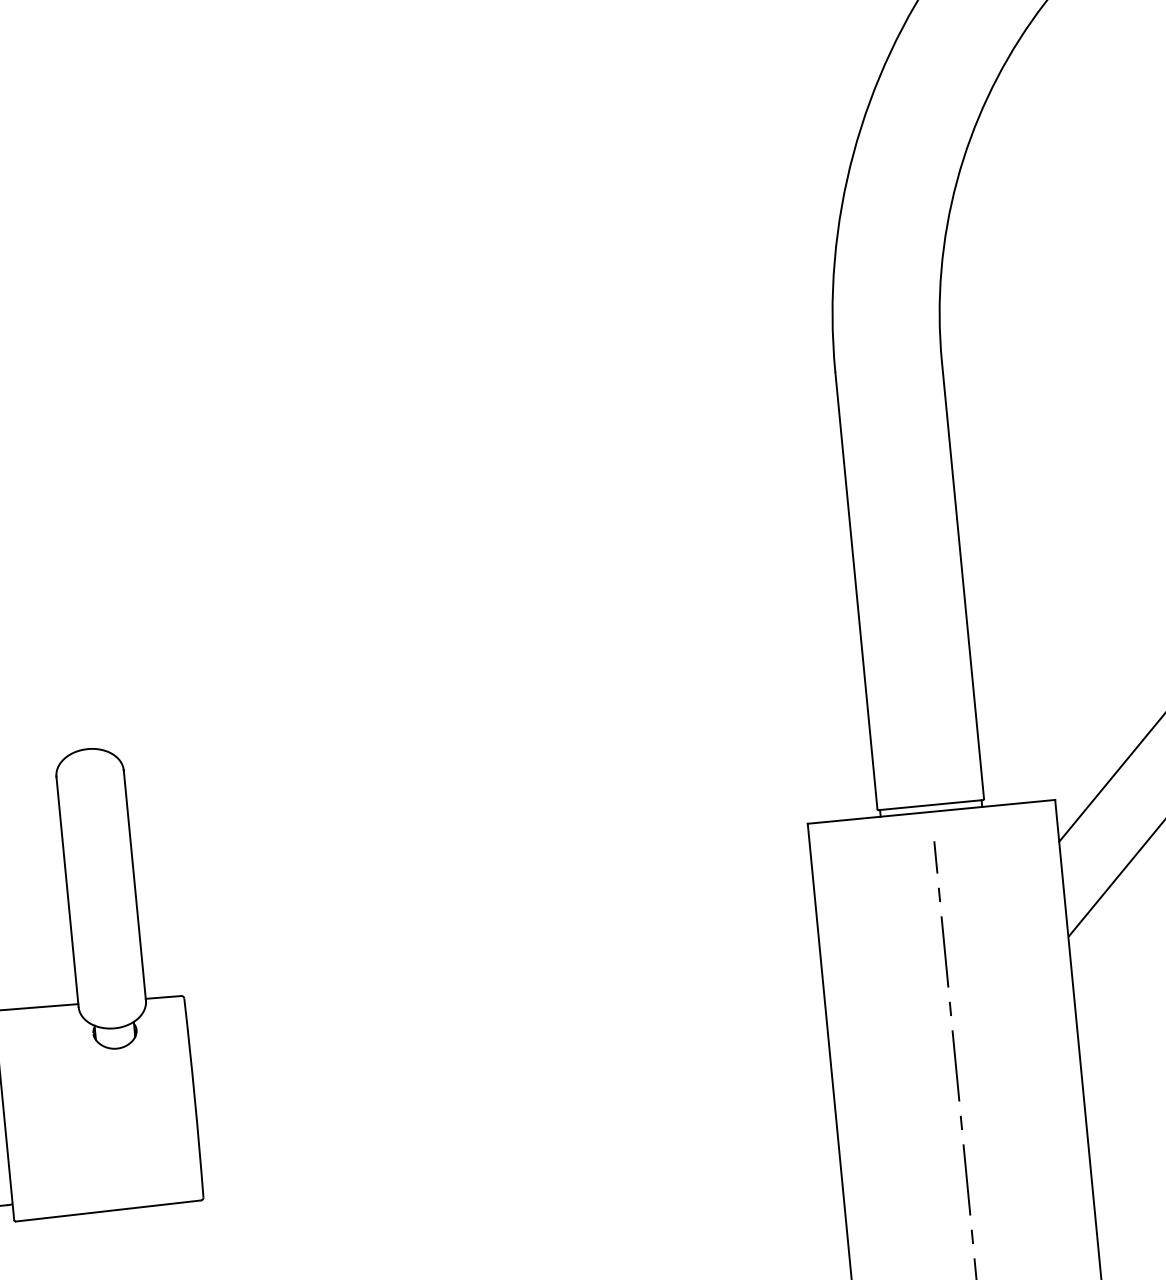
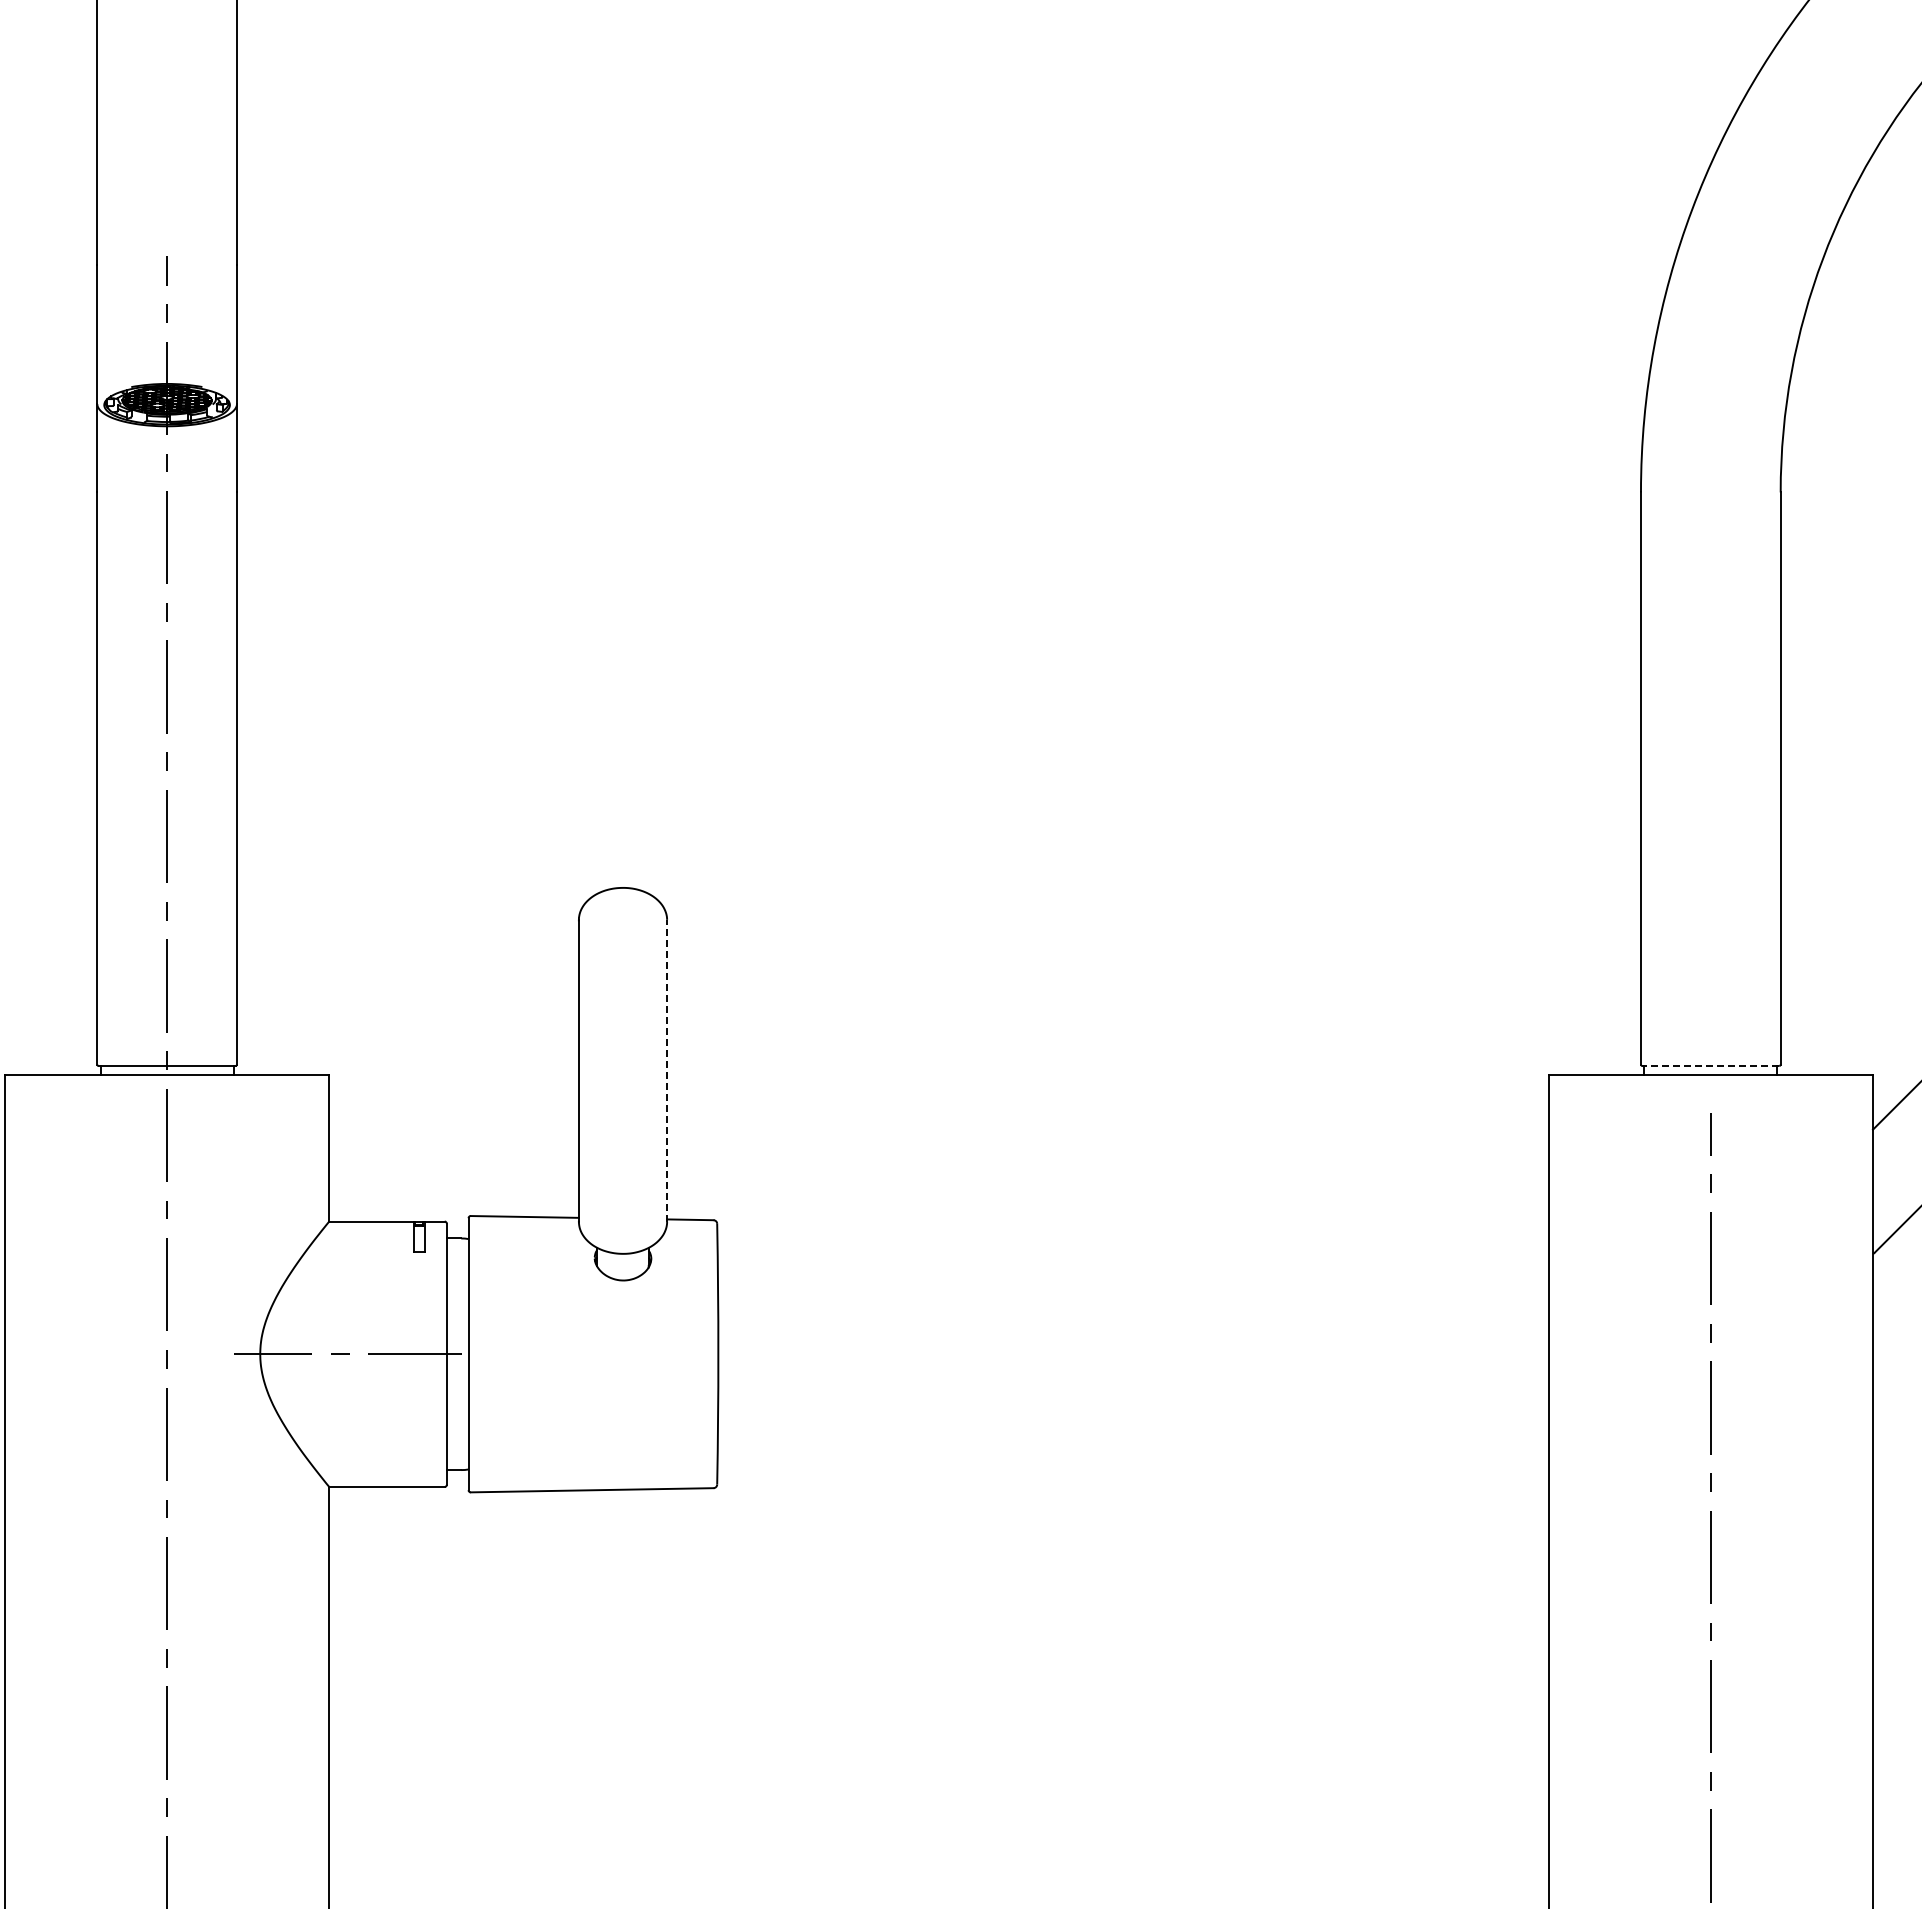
line: (930, 805) -> (1710, 1066), solid -> dashed
line: (135, 885) -> (667, 1070), solid -> dashed

